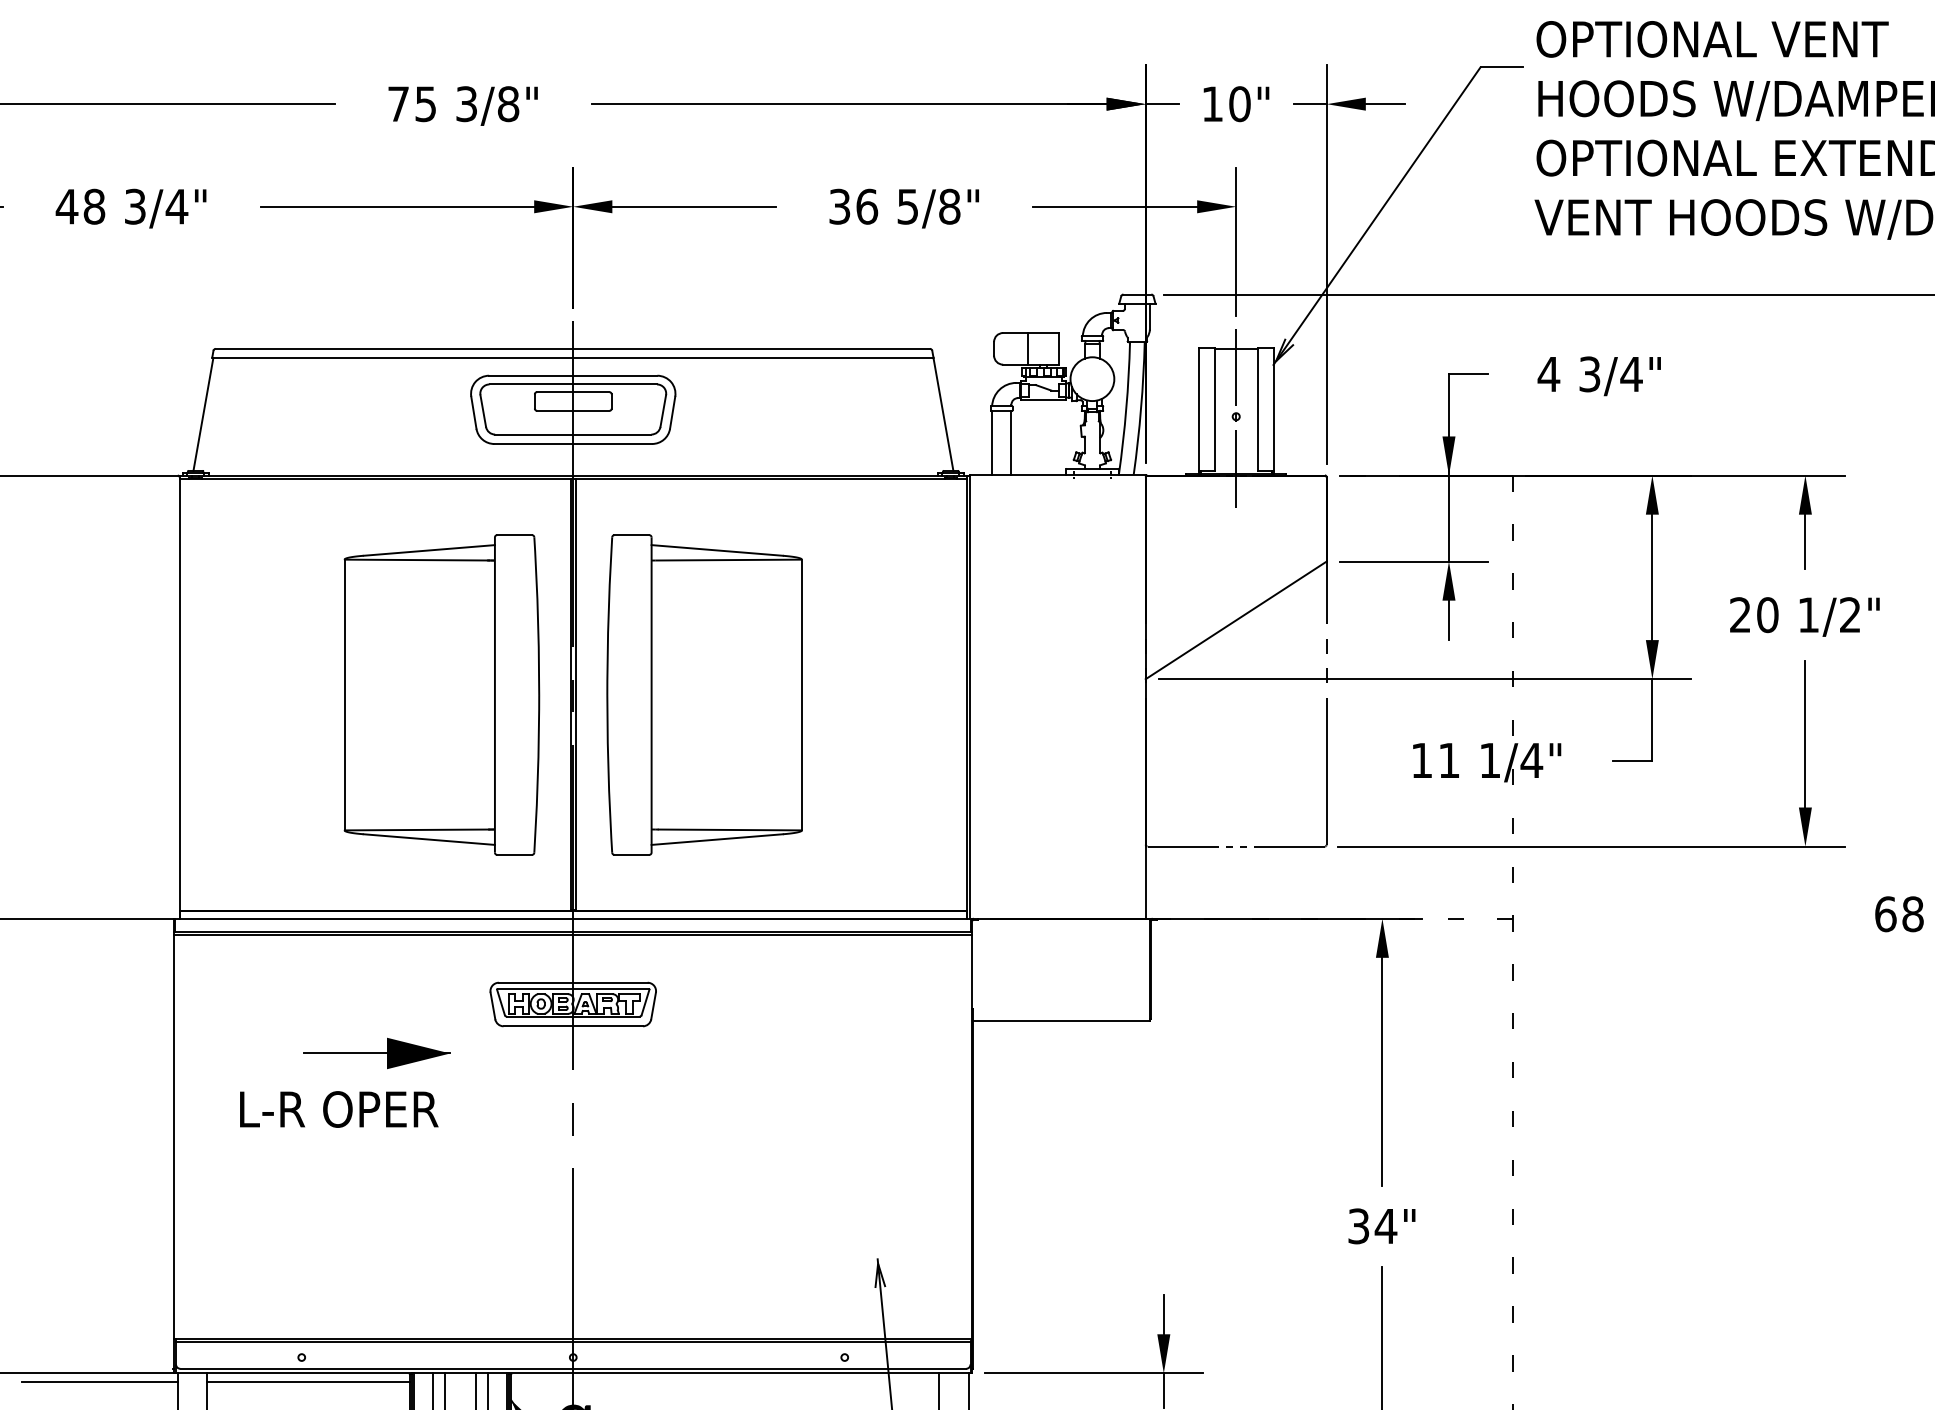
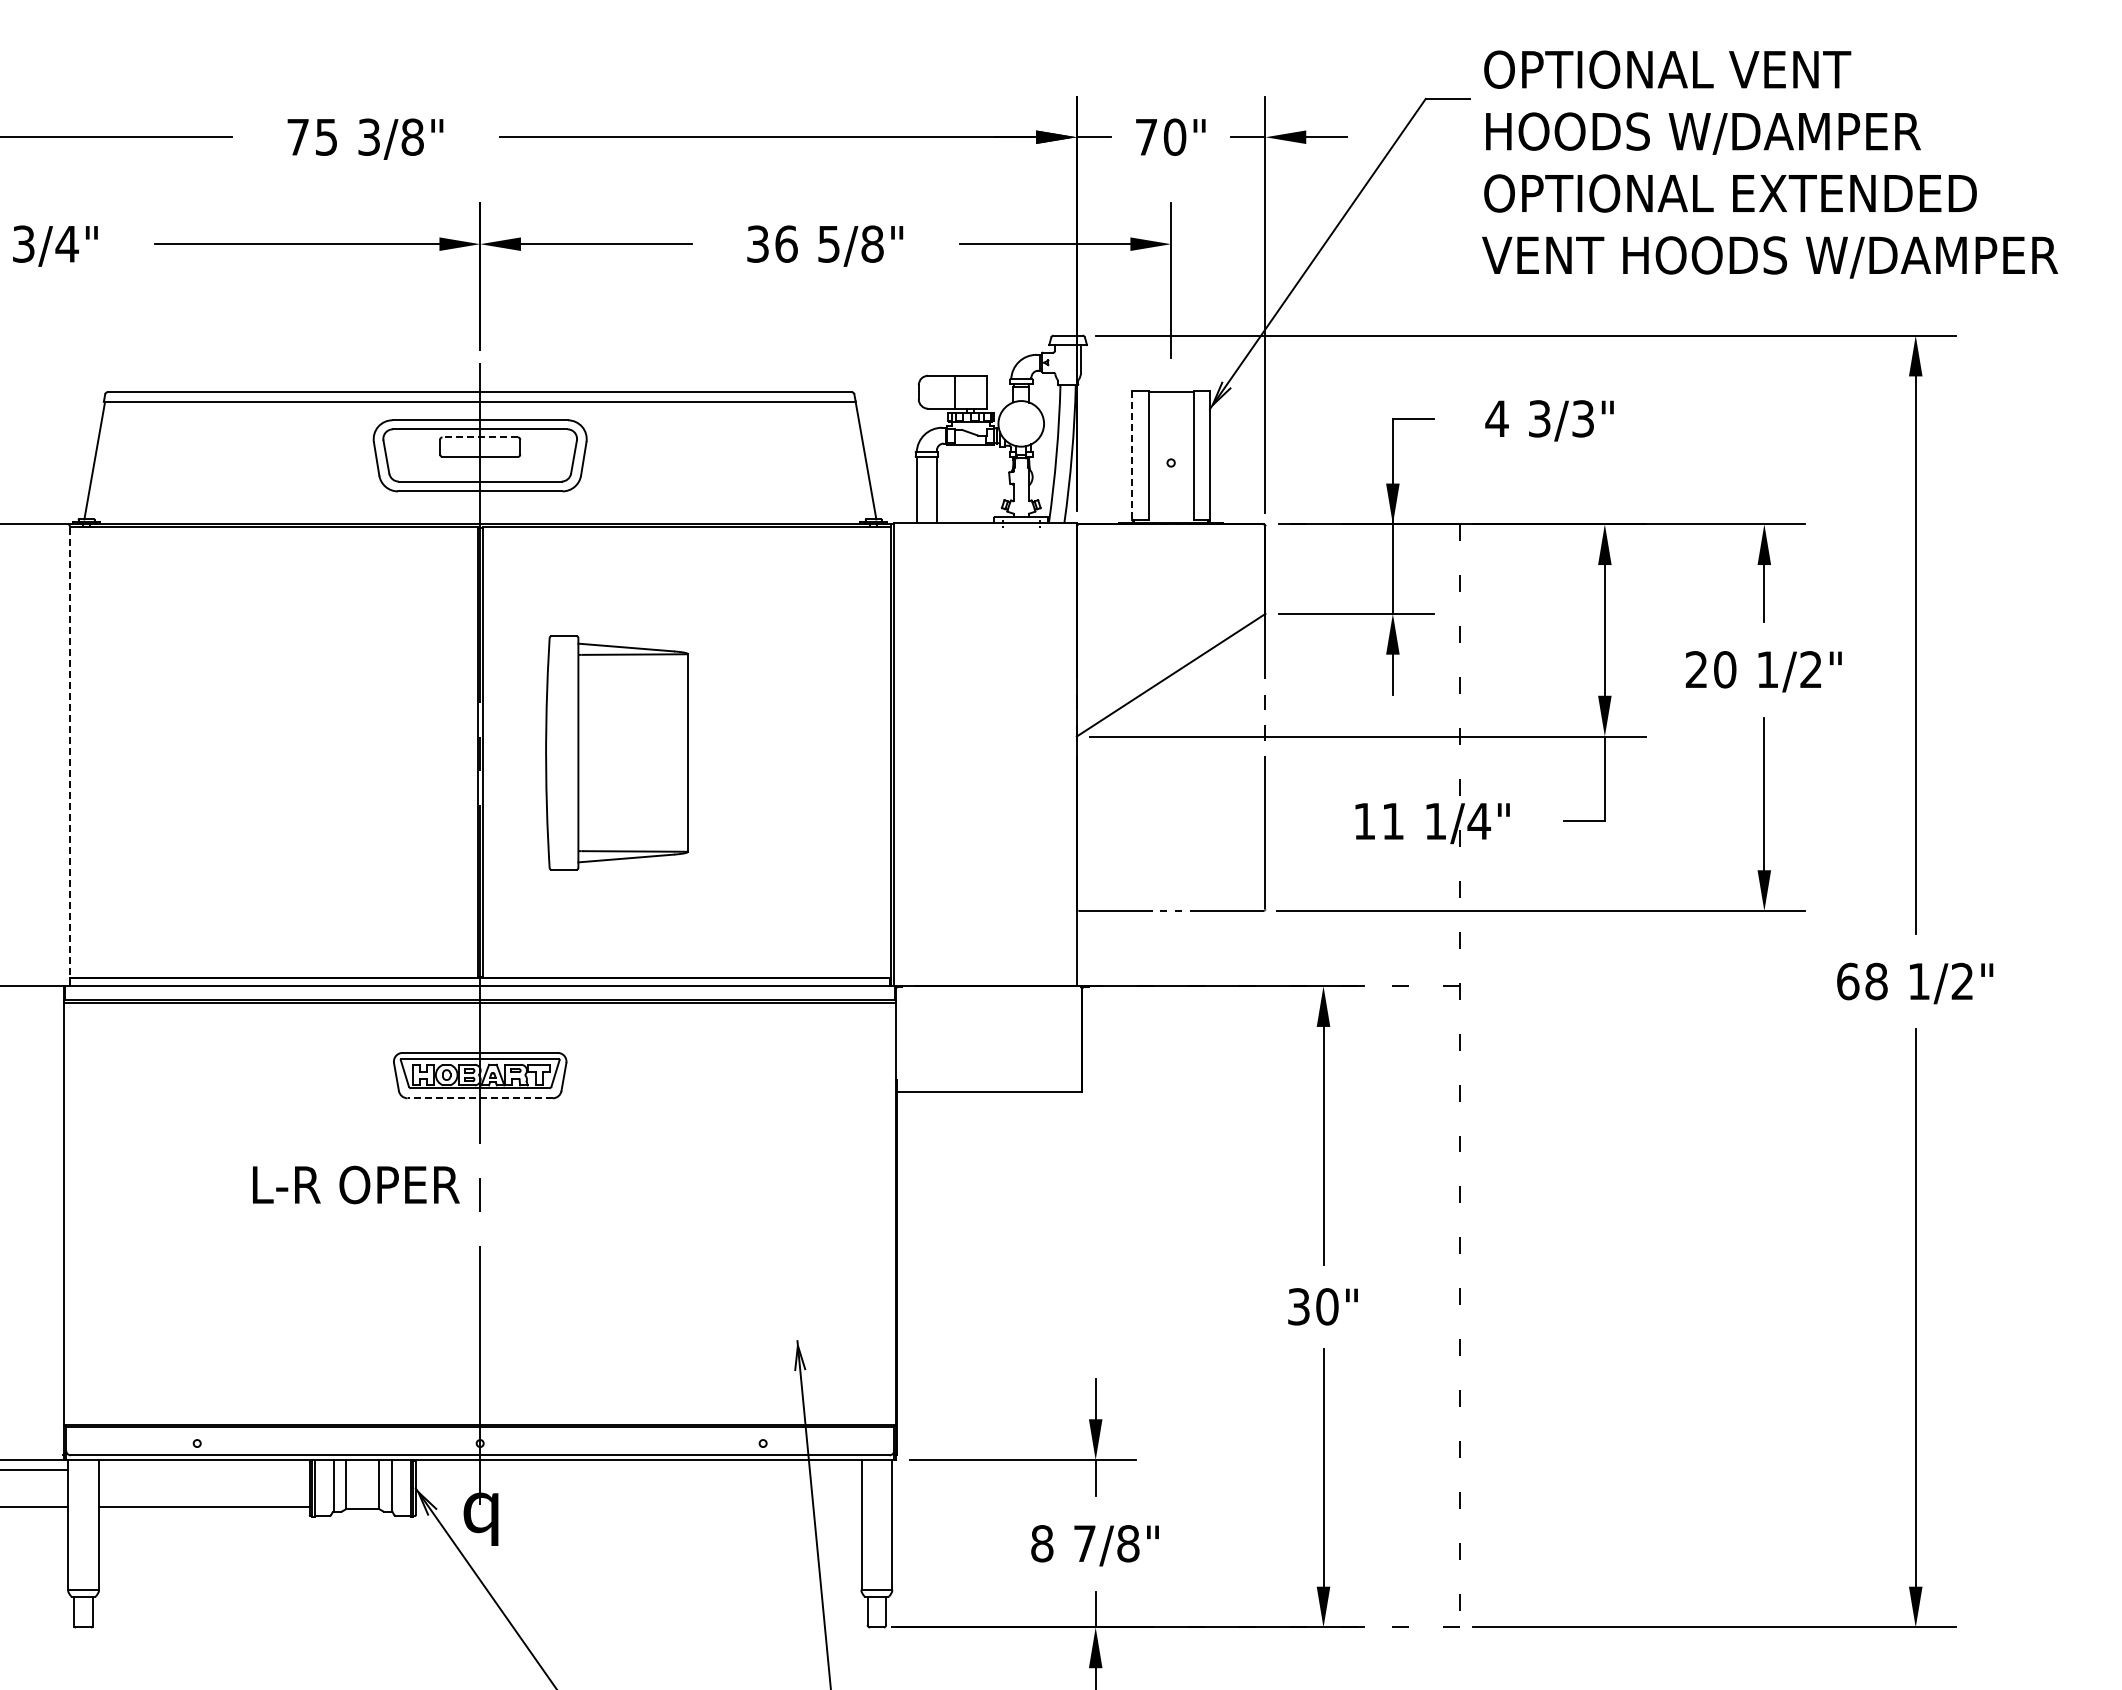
text: (1212, 104) -> (1146, 137), 10" -> 70"
text: (1630, 374) -> (1582, 418), 3/4" -> 3/3"
line: (573, 392) -> (480, 437), solid -> dashed
line: (1199, 411) -> (1132, 457), solid -> dashed
line: (1236, 418) -> (1171, 464), removed
part: (442, 694) -> (343, 752), removed
part: (704, 694) -> (616, 752), size x0.7
line: (179, 697) -> (69, 755), solid -> dashed
line: (573, 1026) -> (480, 1098), solid -> dashed
part: (376, 1053) -> (275, 1126), removed
text: (339, 1109) -> (356, 1184), moved
text: (1386, 1226) -> (1327, 1306), 34" -> 30"
line: (307, 1382) -> (203, 1469), removed

